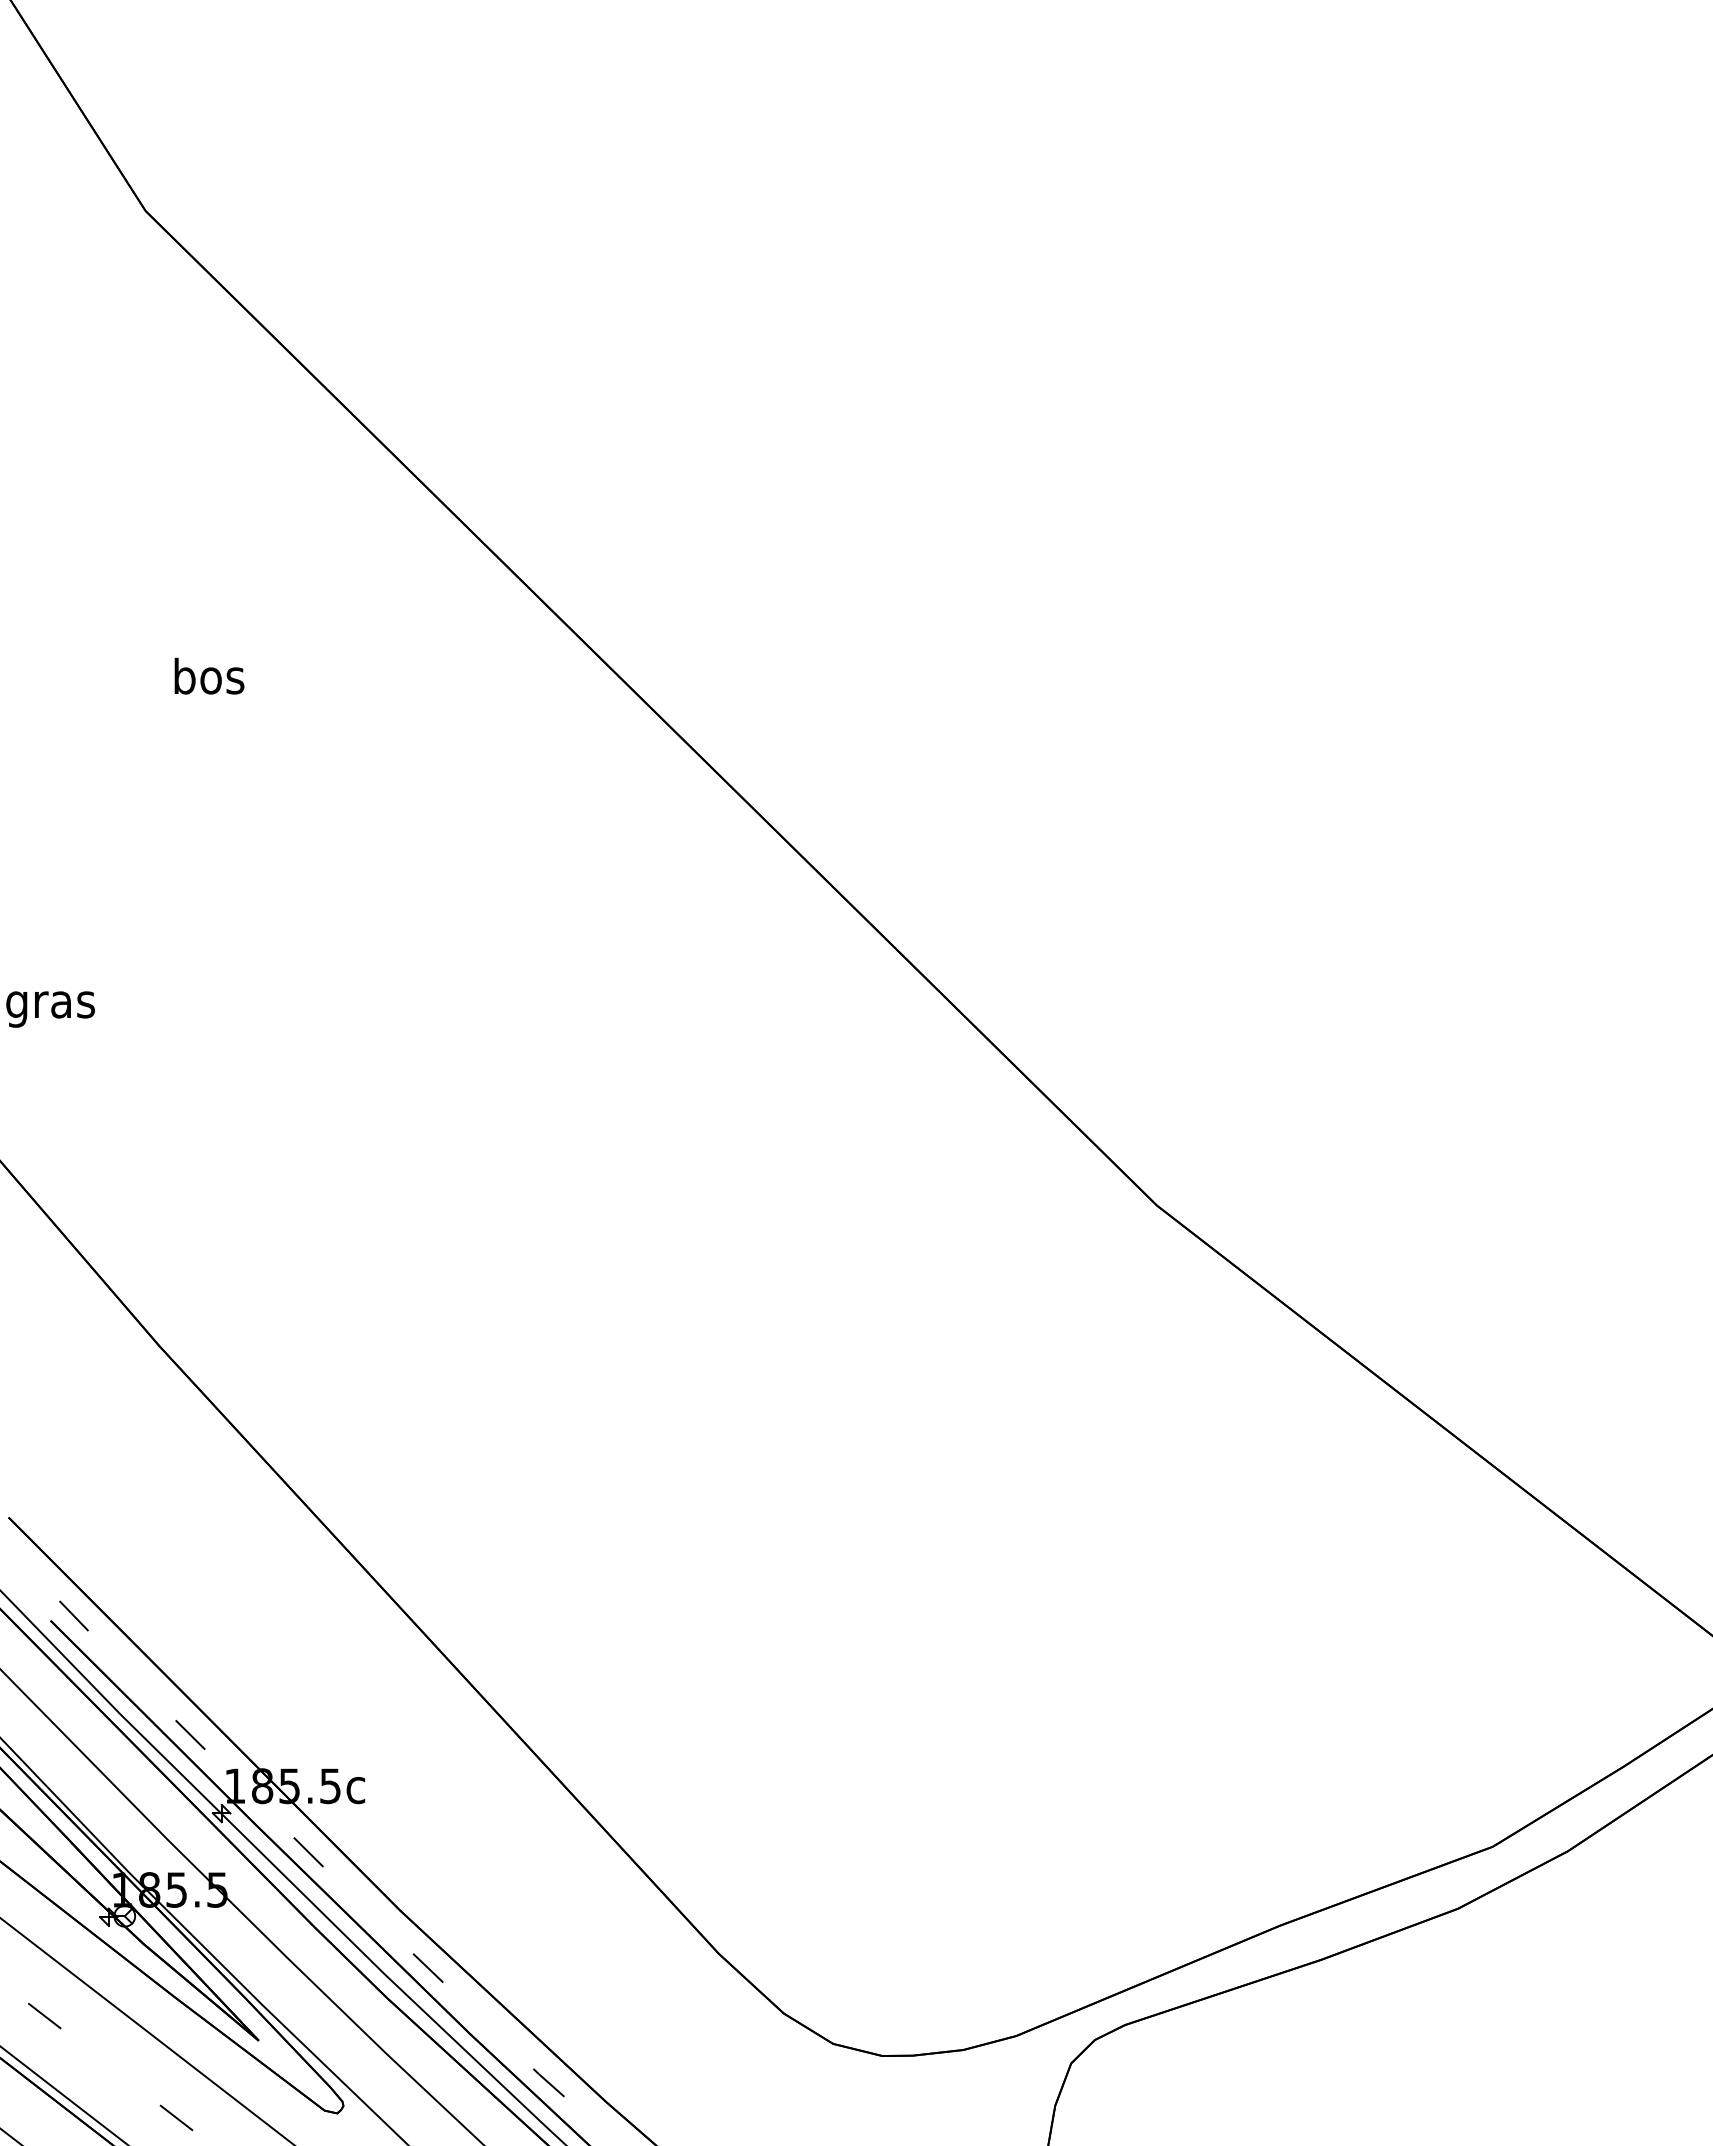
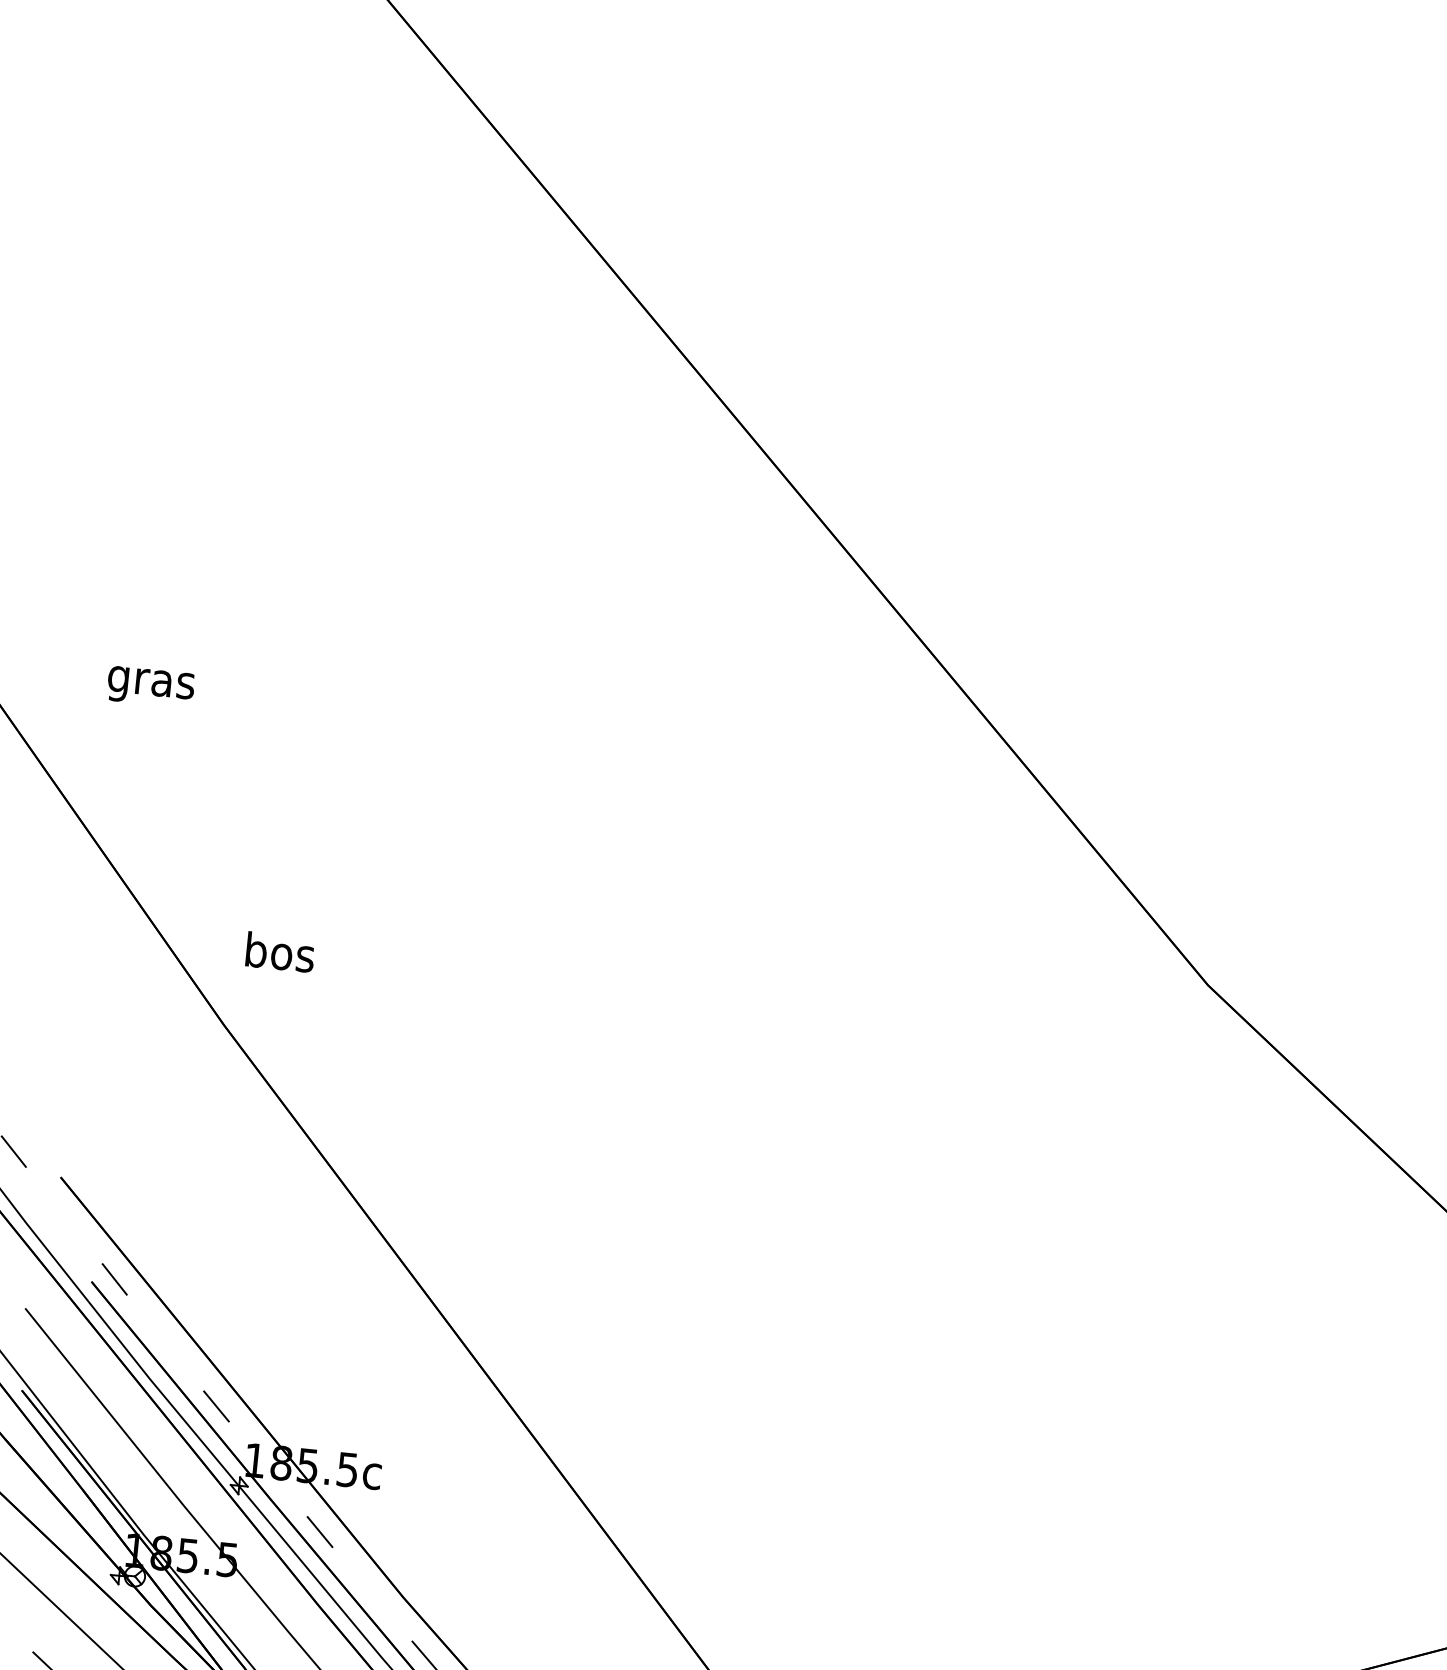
text: (209, 675) -> (280, 951), moved

